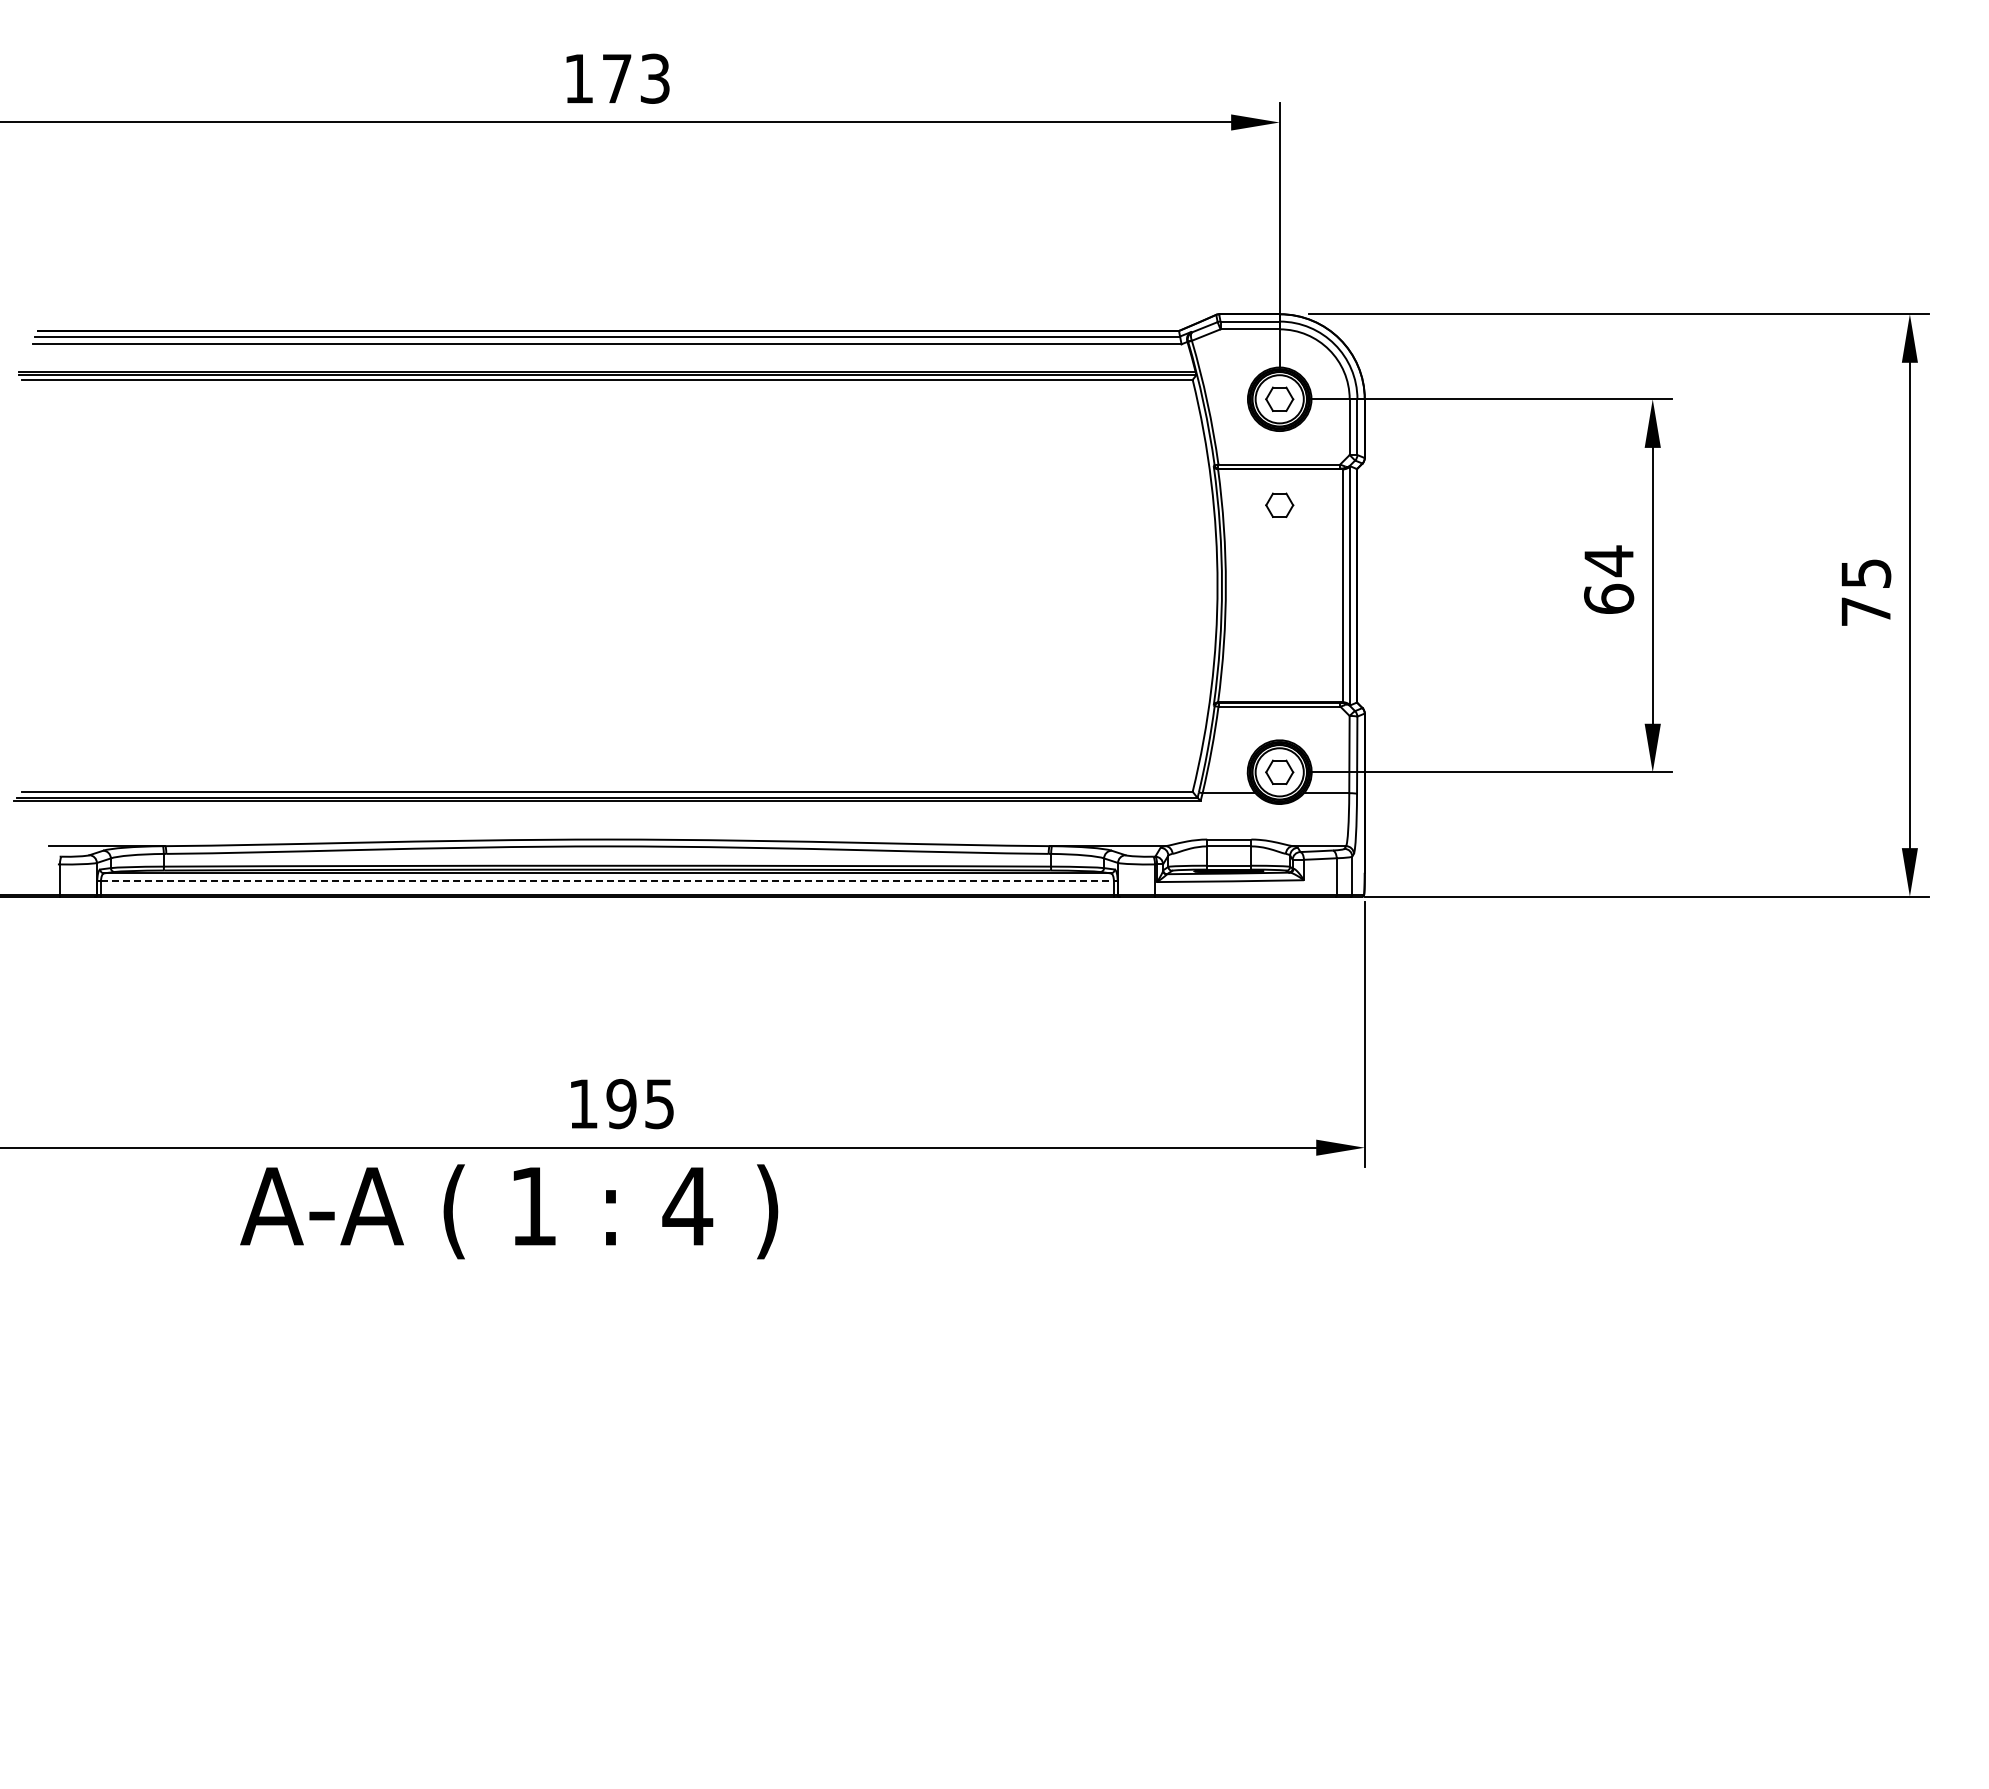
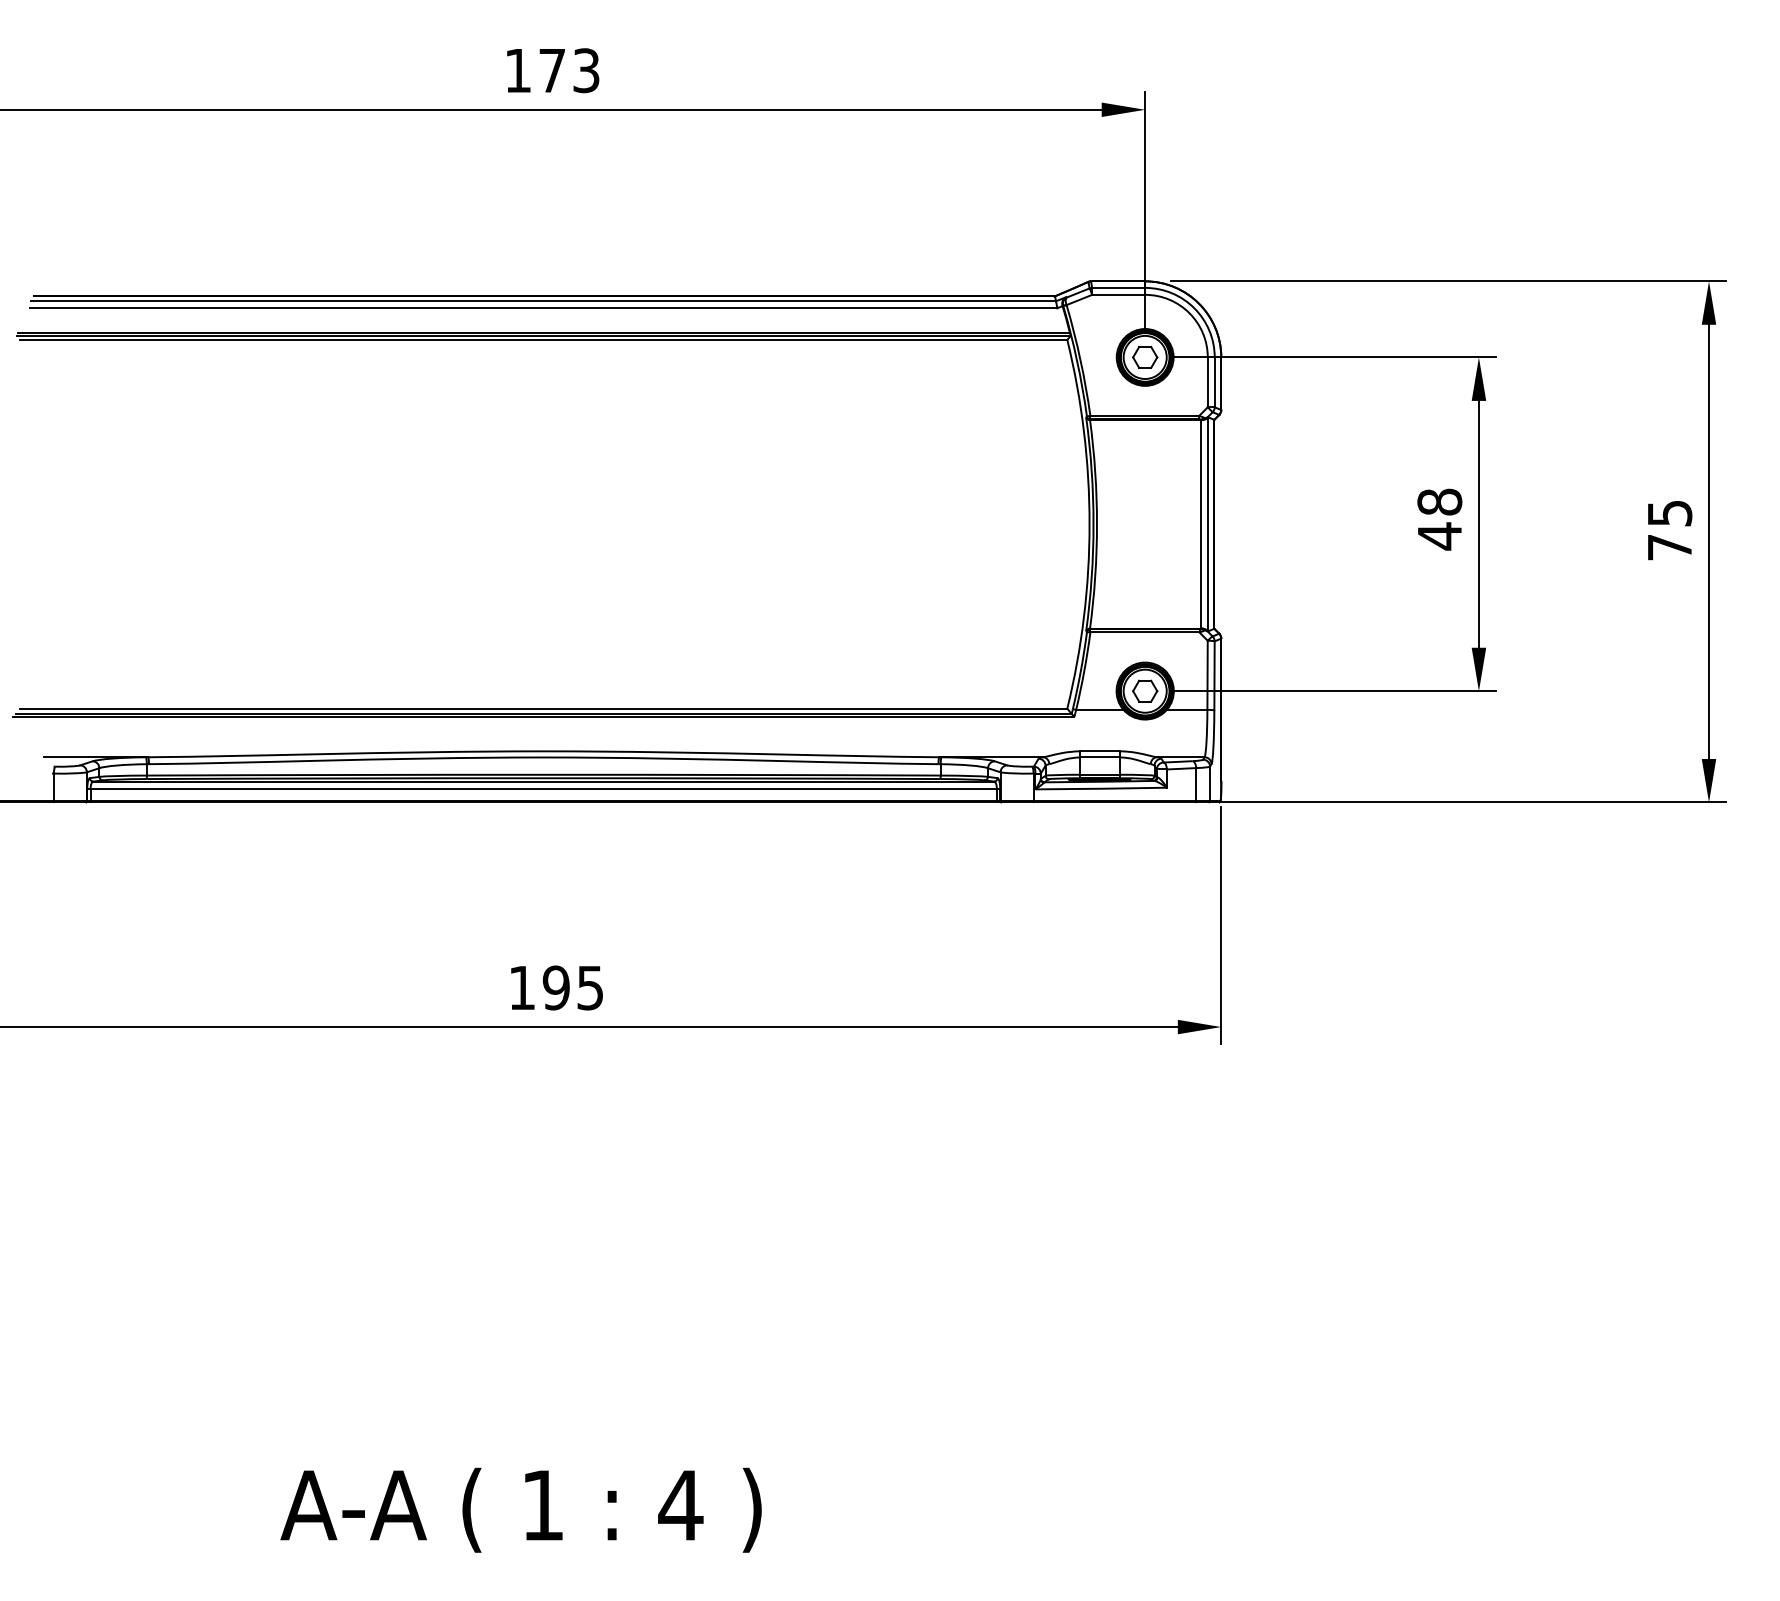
part: (1279, 504) -> (1144, 451), removed
text: (1609, 580) -> (1440, 519), 64 -> 48
line: (607, 881) -> (543, 788), dashed -> solid
text: (509, 1211) -> (521, 1509), moved

